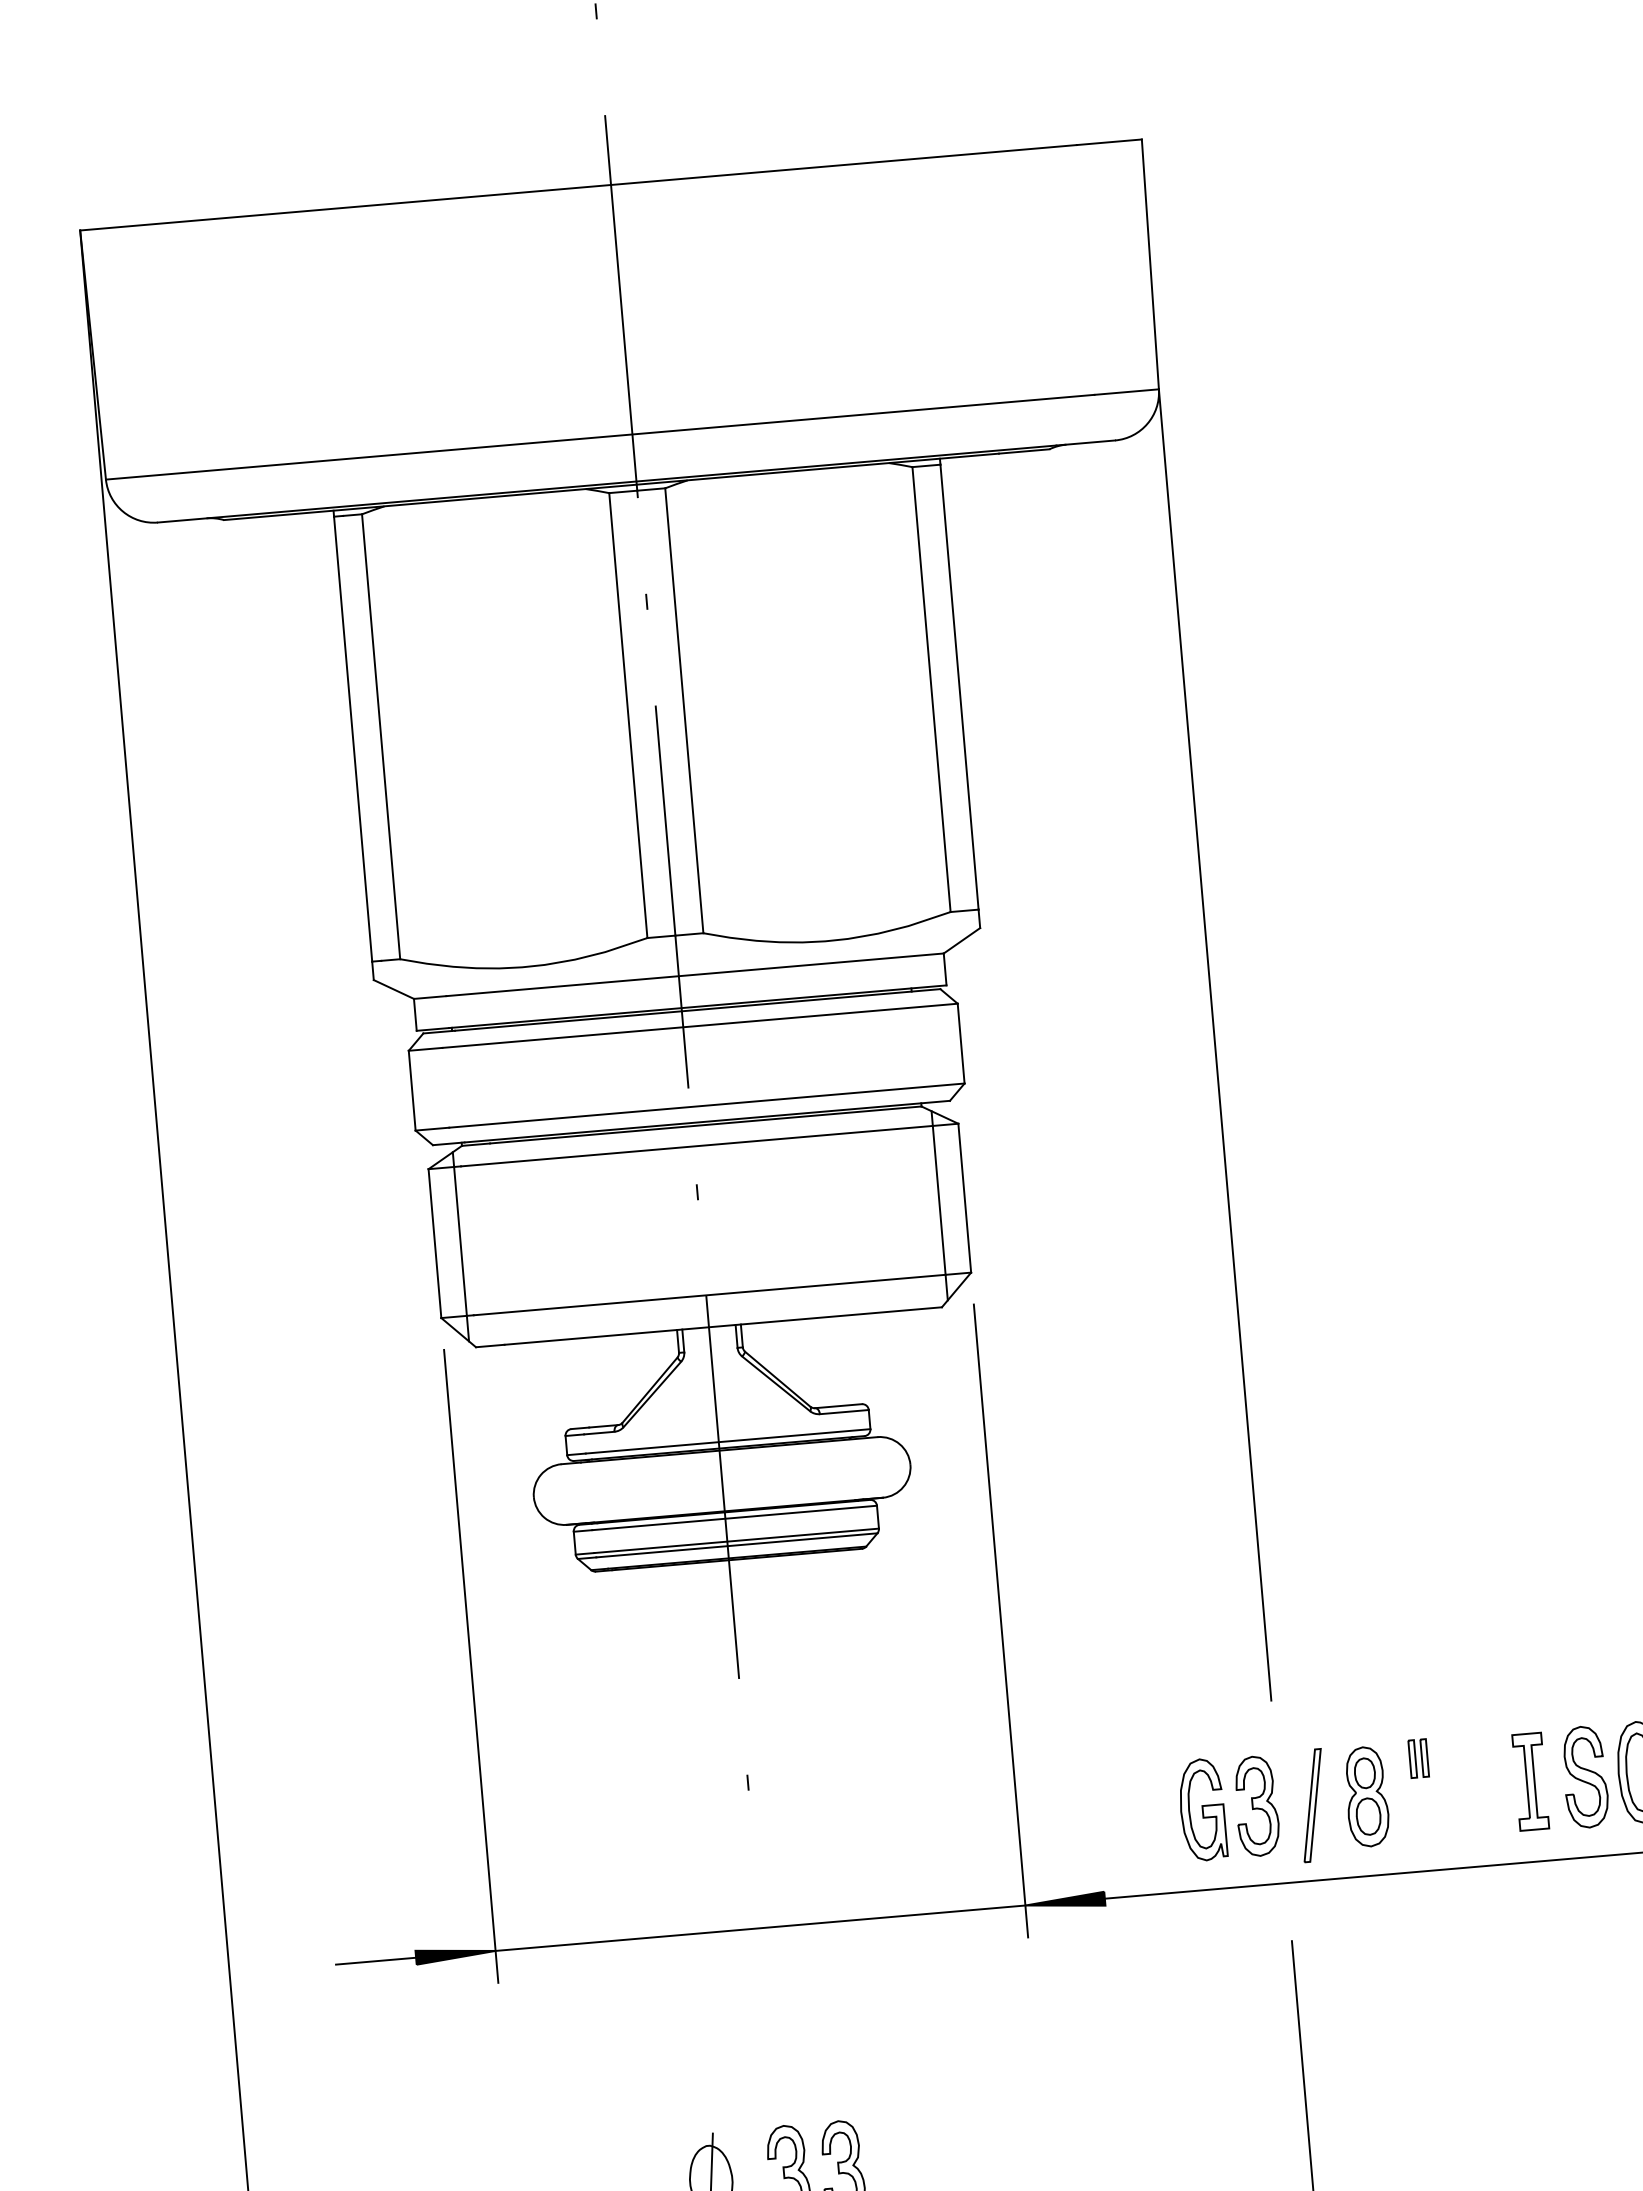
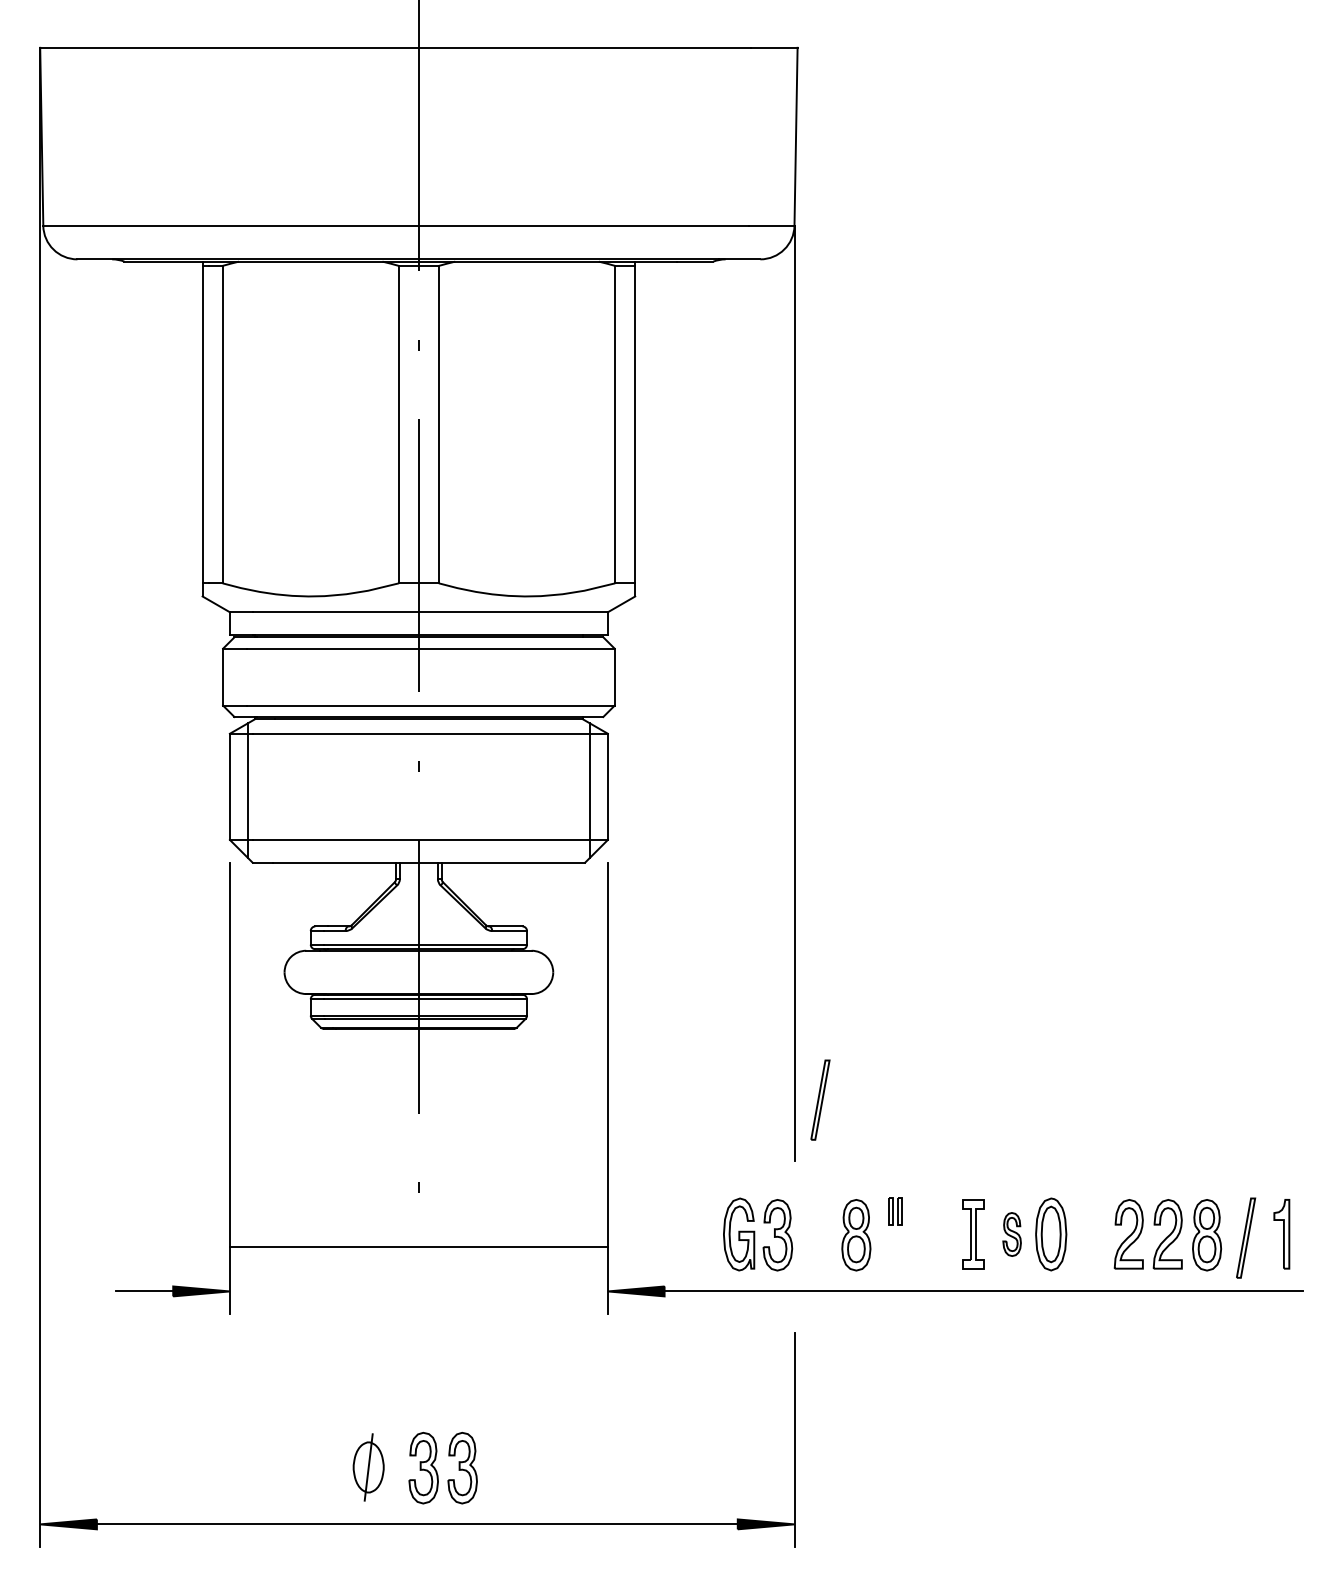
part: (1584, 1777) -> (1011, 1234), size x0.6
part: (1312, 1804) -> (820, 1099), moved
line: (759, 1928) -> (418, 1247), moved

